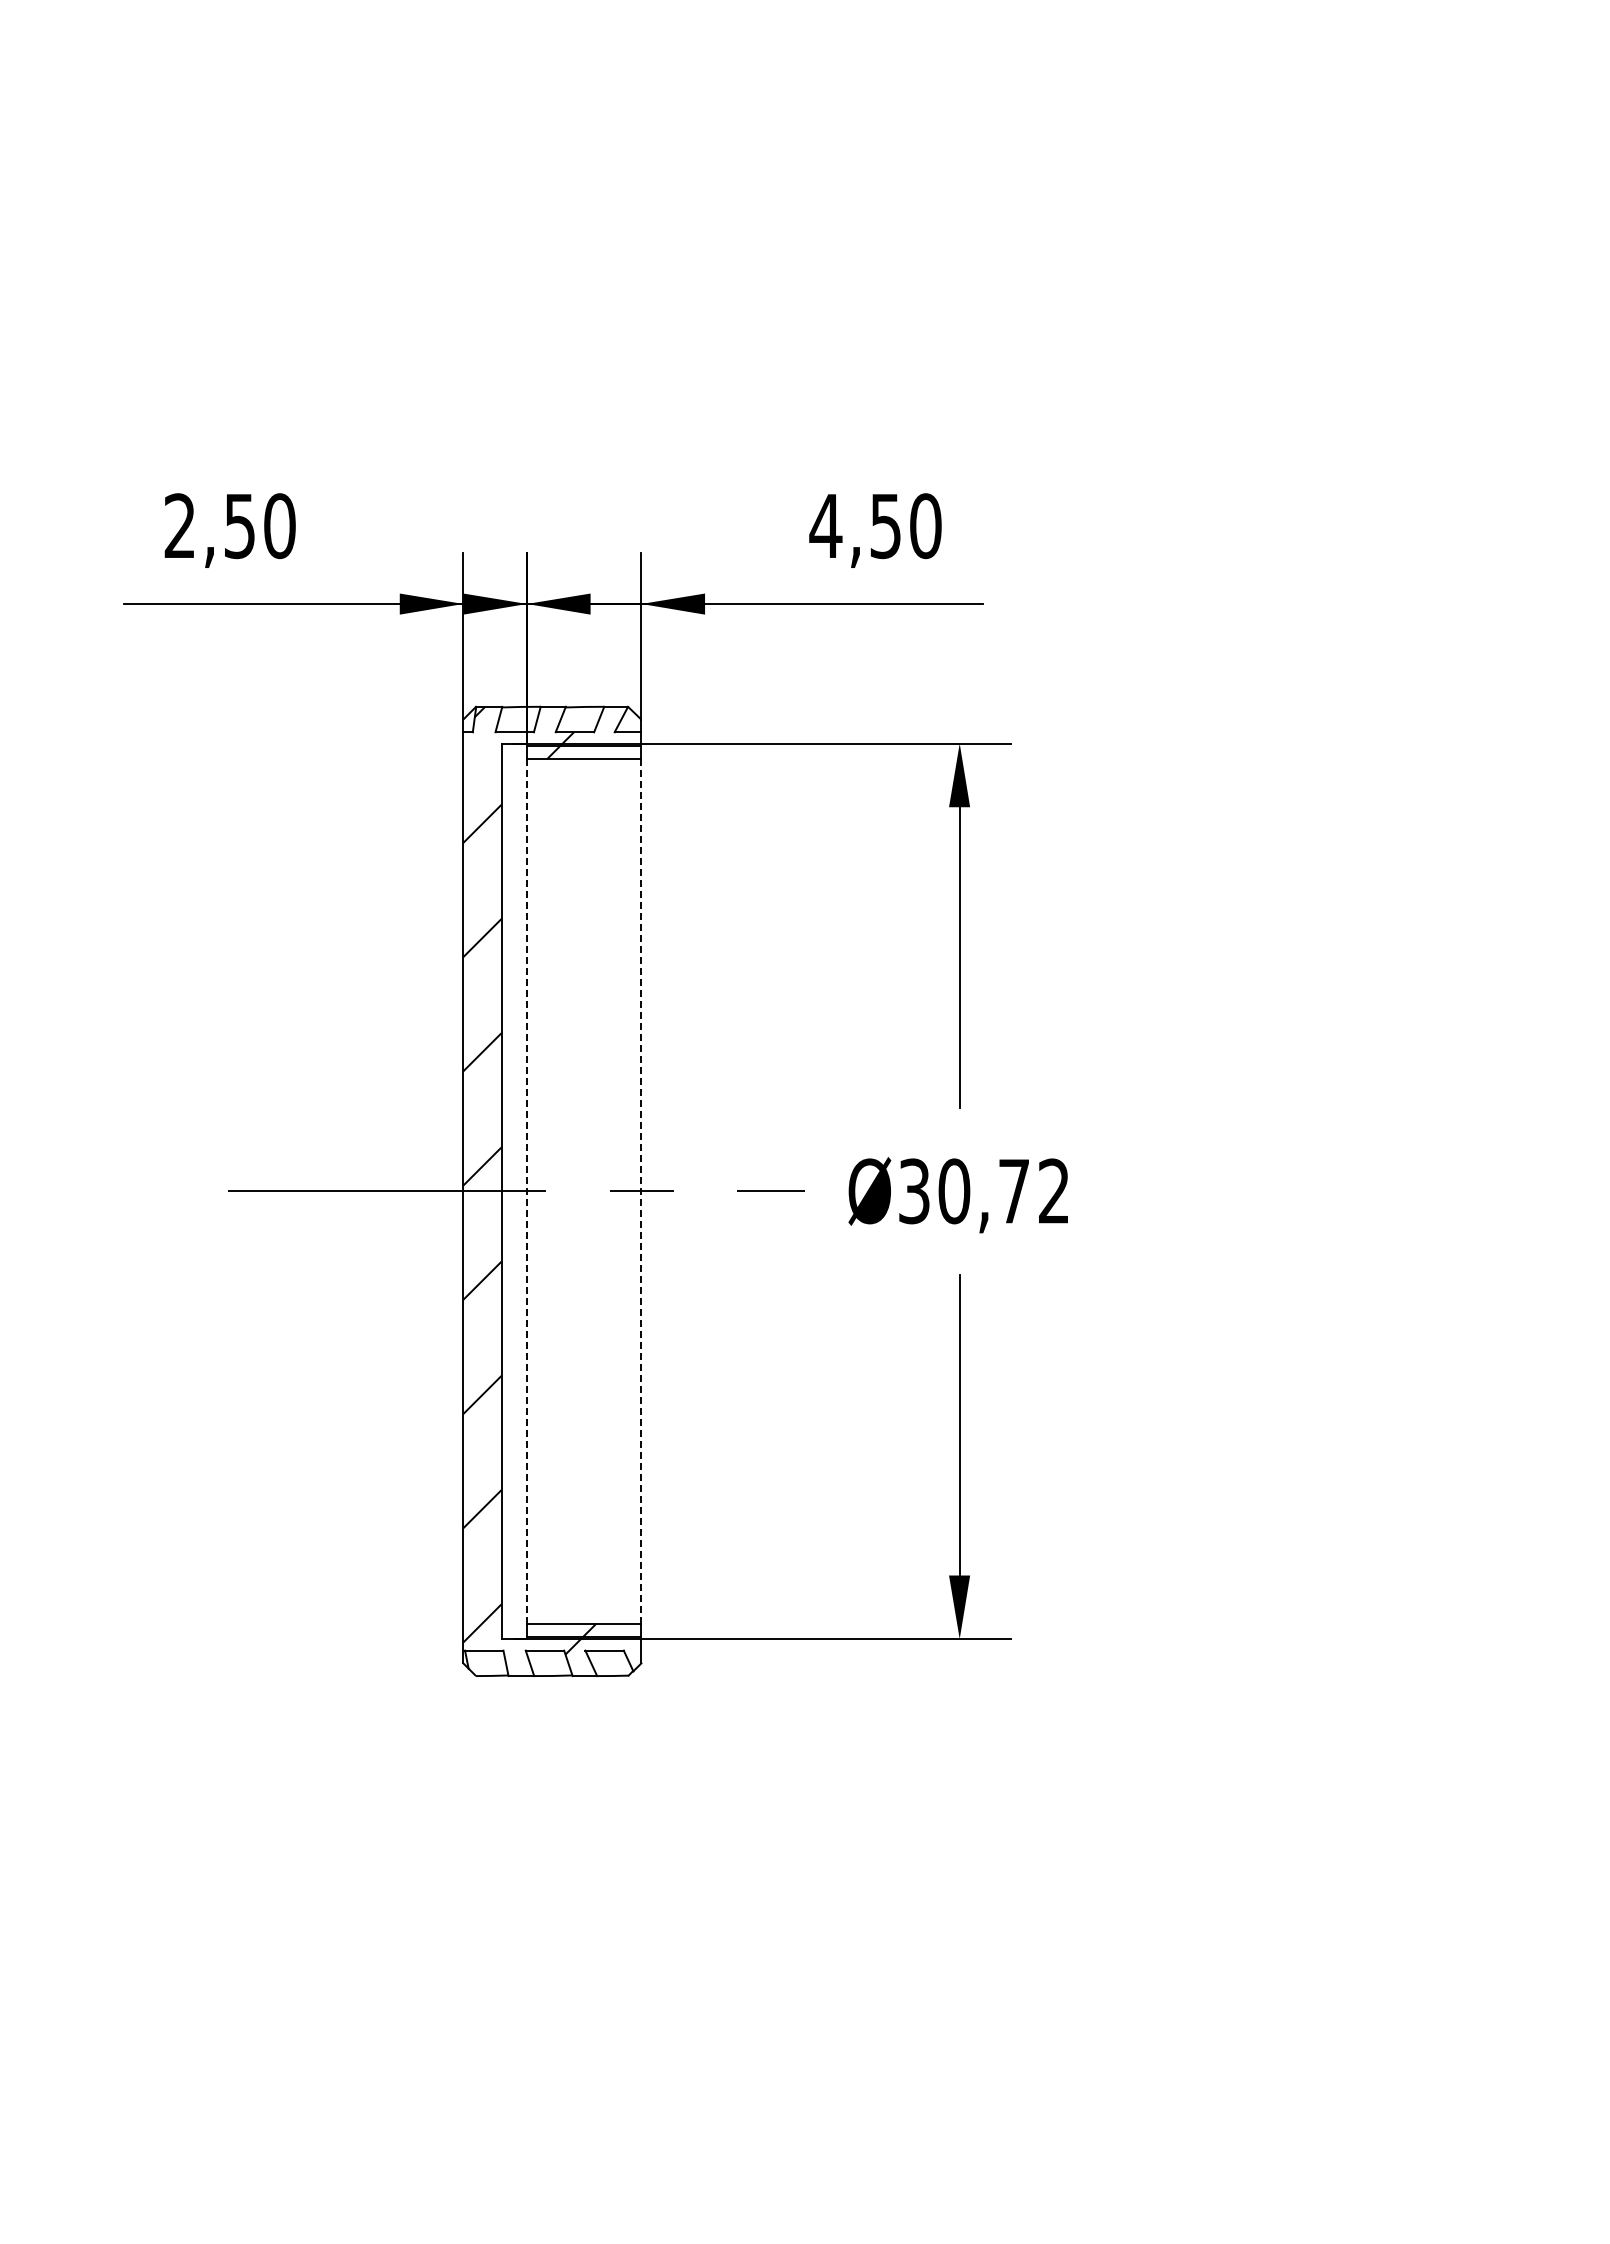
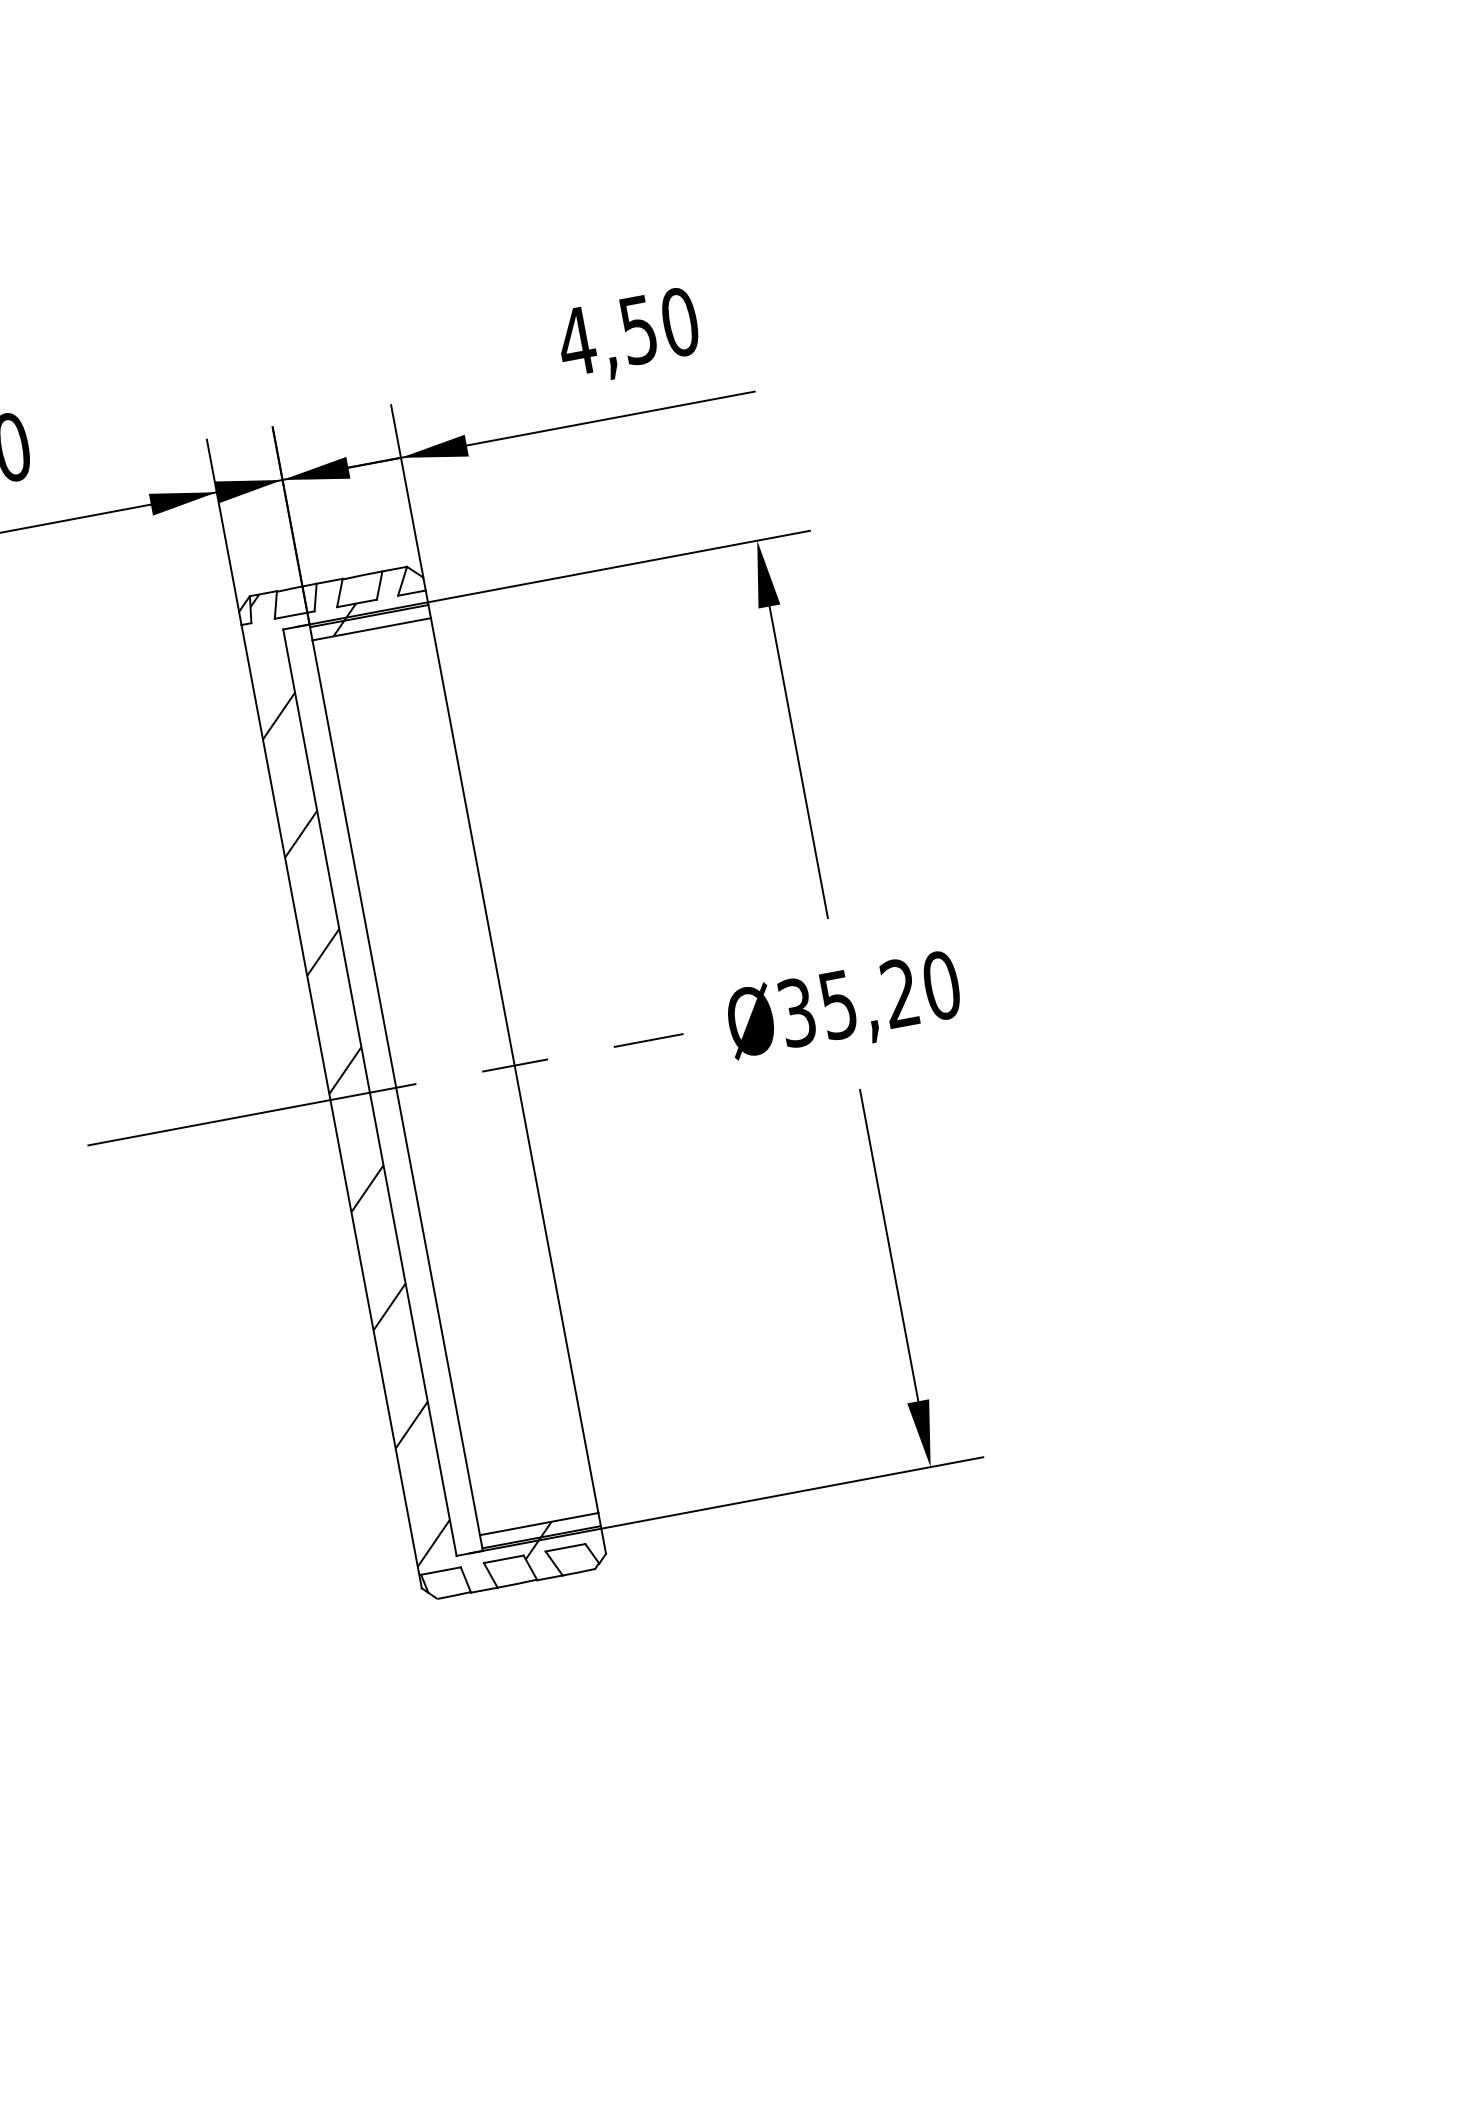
line: (526, 1191) -> (395, 1087), dashed -> solid
line: (641, 1191) -> (514, 1065), dashed -> solid
text: (1004, 1191) -> (890, 995), Ø30,72 -> Ø35,20

